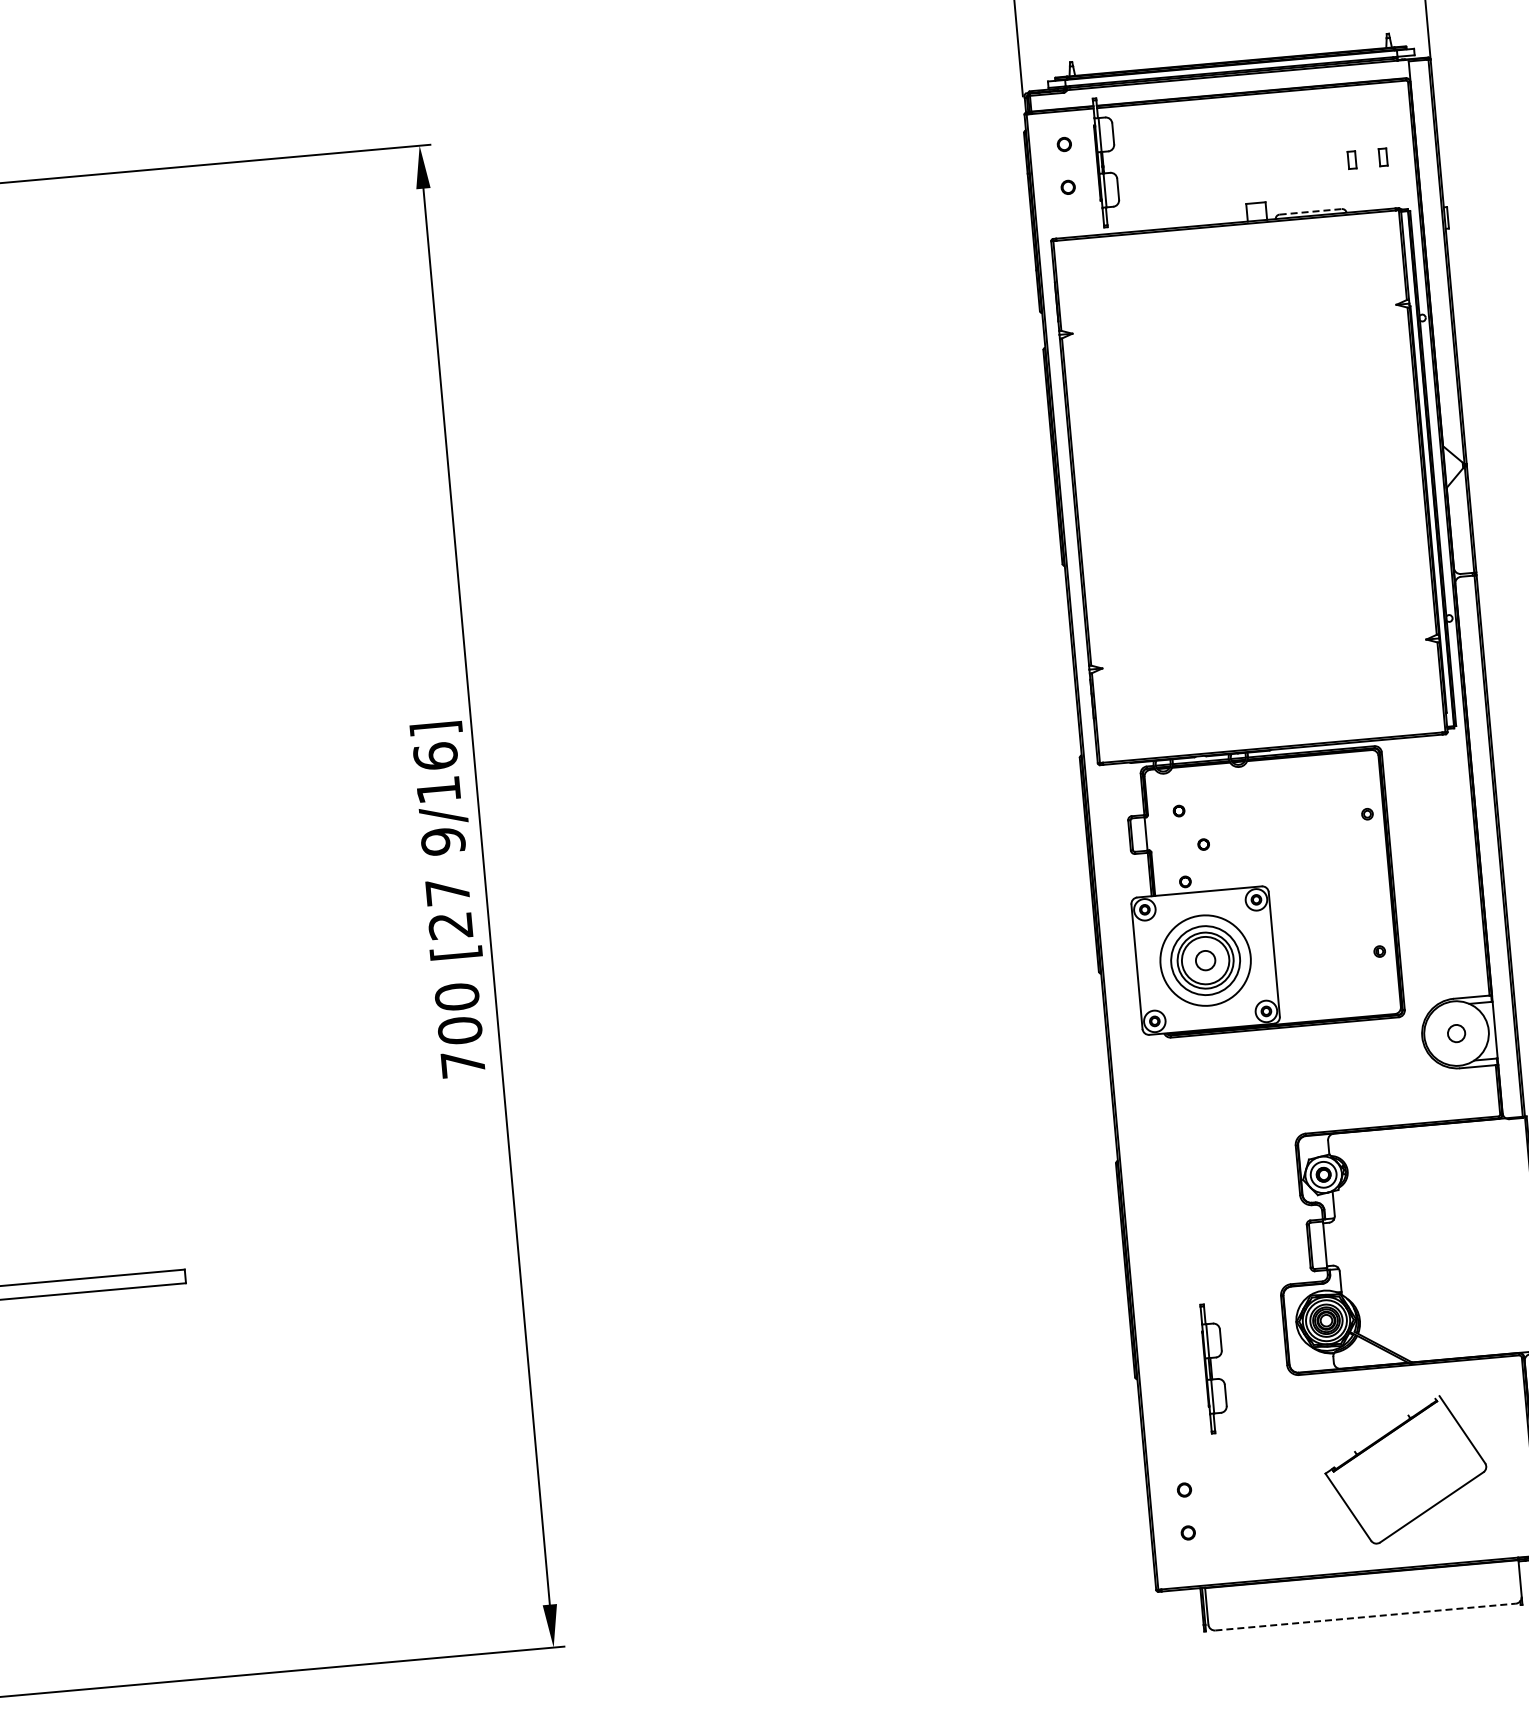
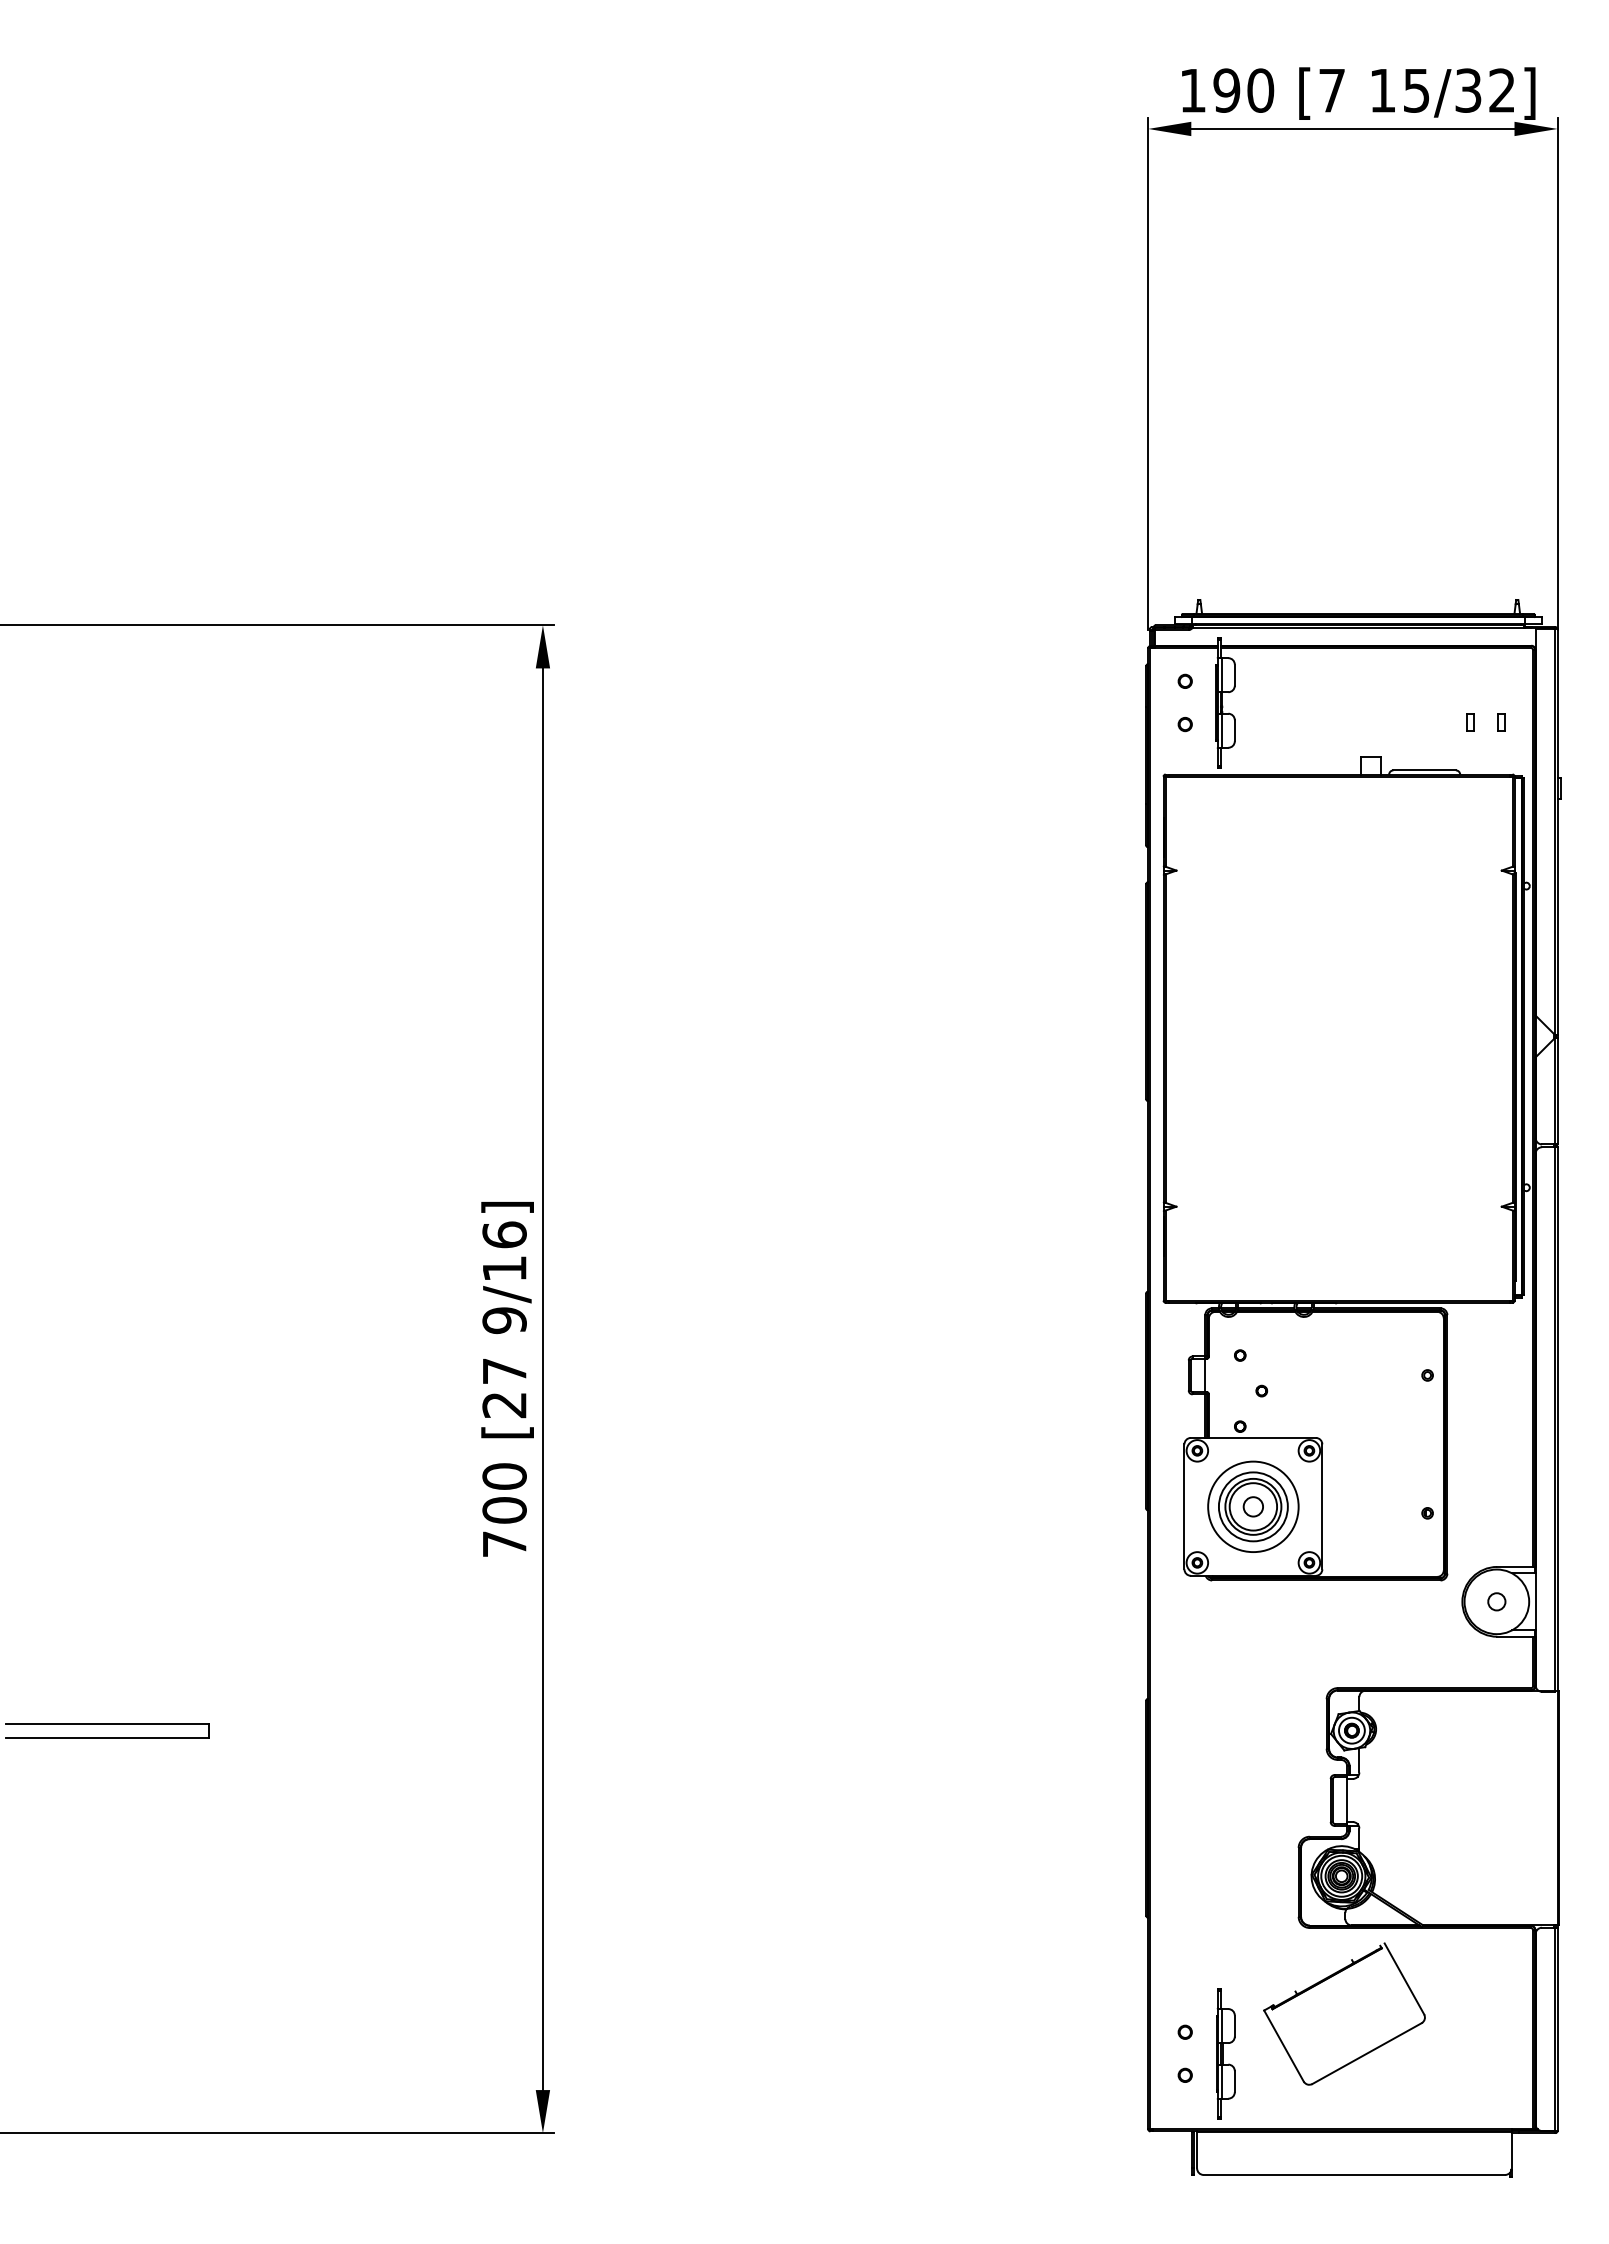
line: (1311, 211) -> (1425, 770), dashed -> solid
part: (1214, 1368) -> (1225, 2053), moved
part: (1386, 1437) -> (1328, 1979), moved
line: (1365, 1616) -> (1354, 2174), dashed -> solid

